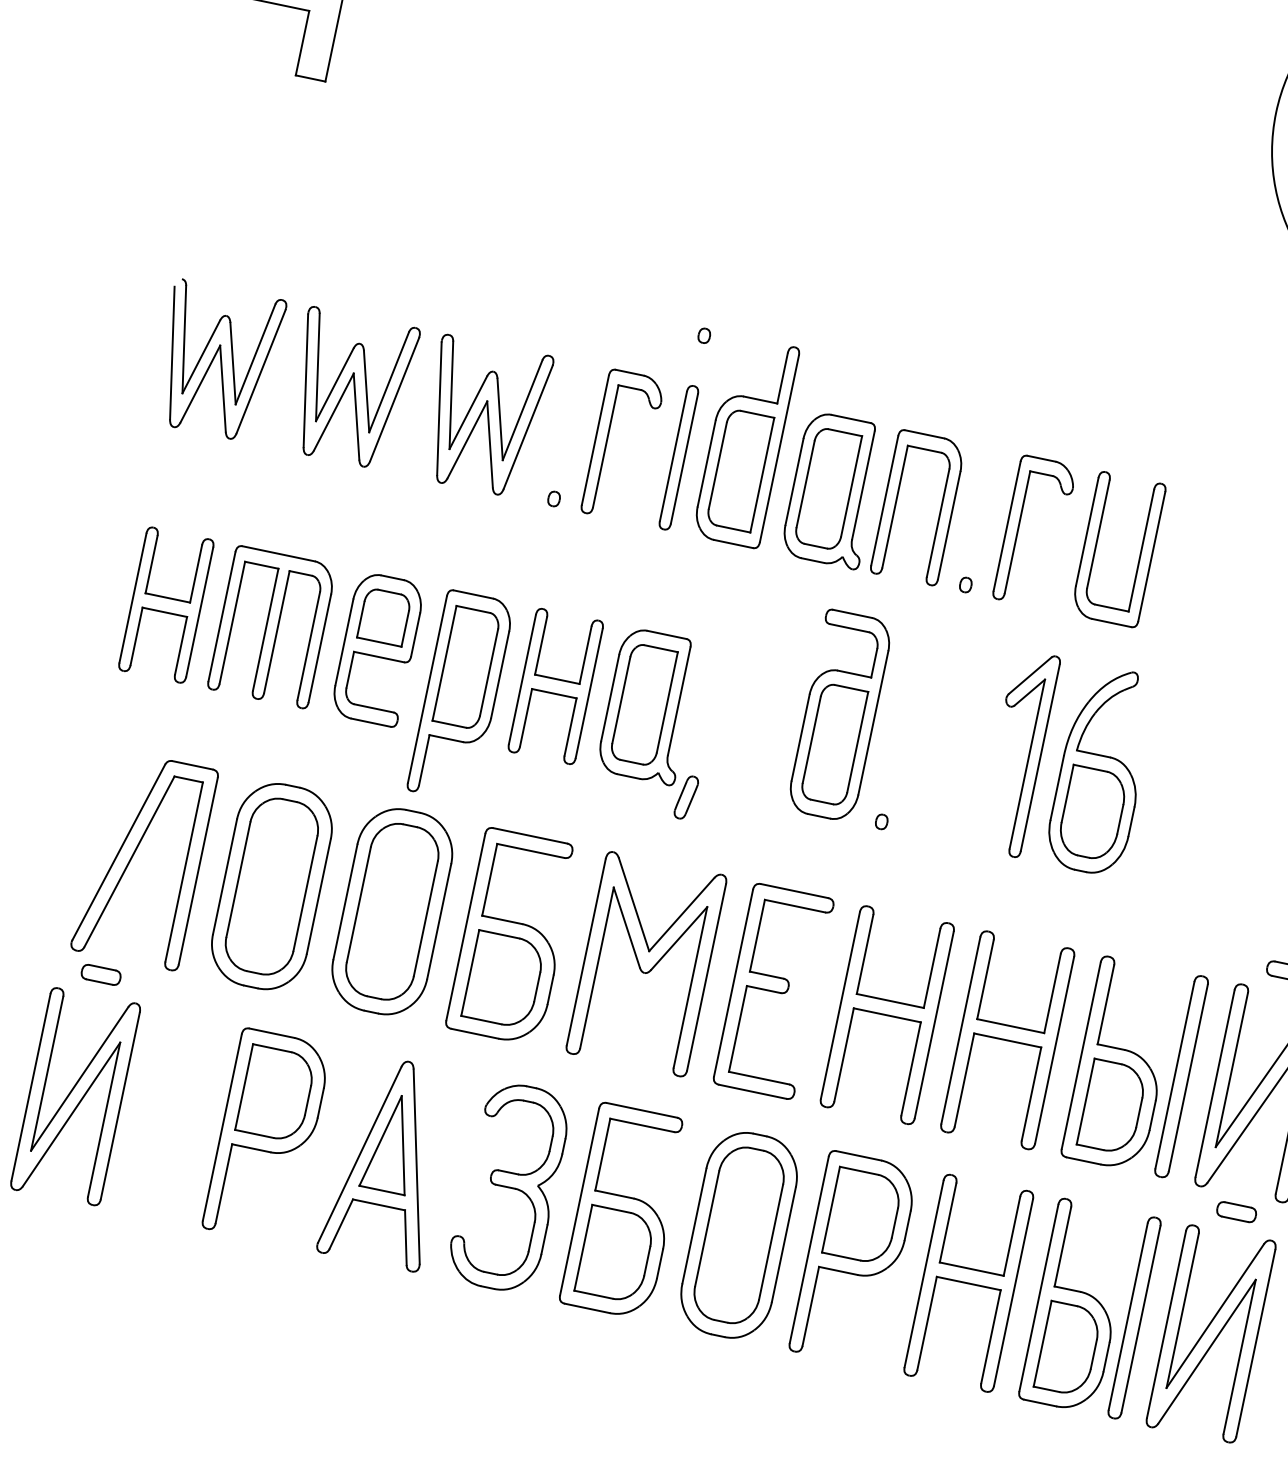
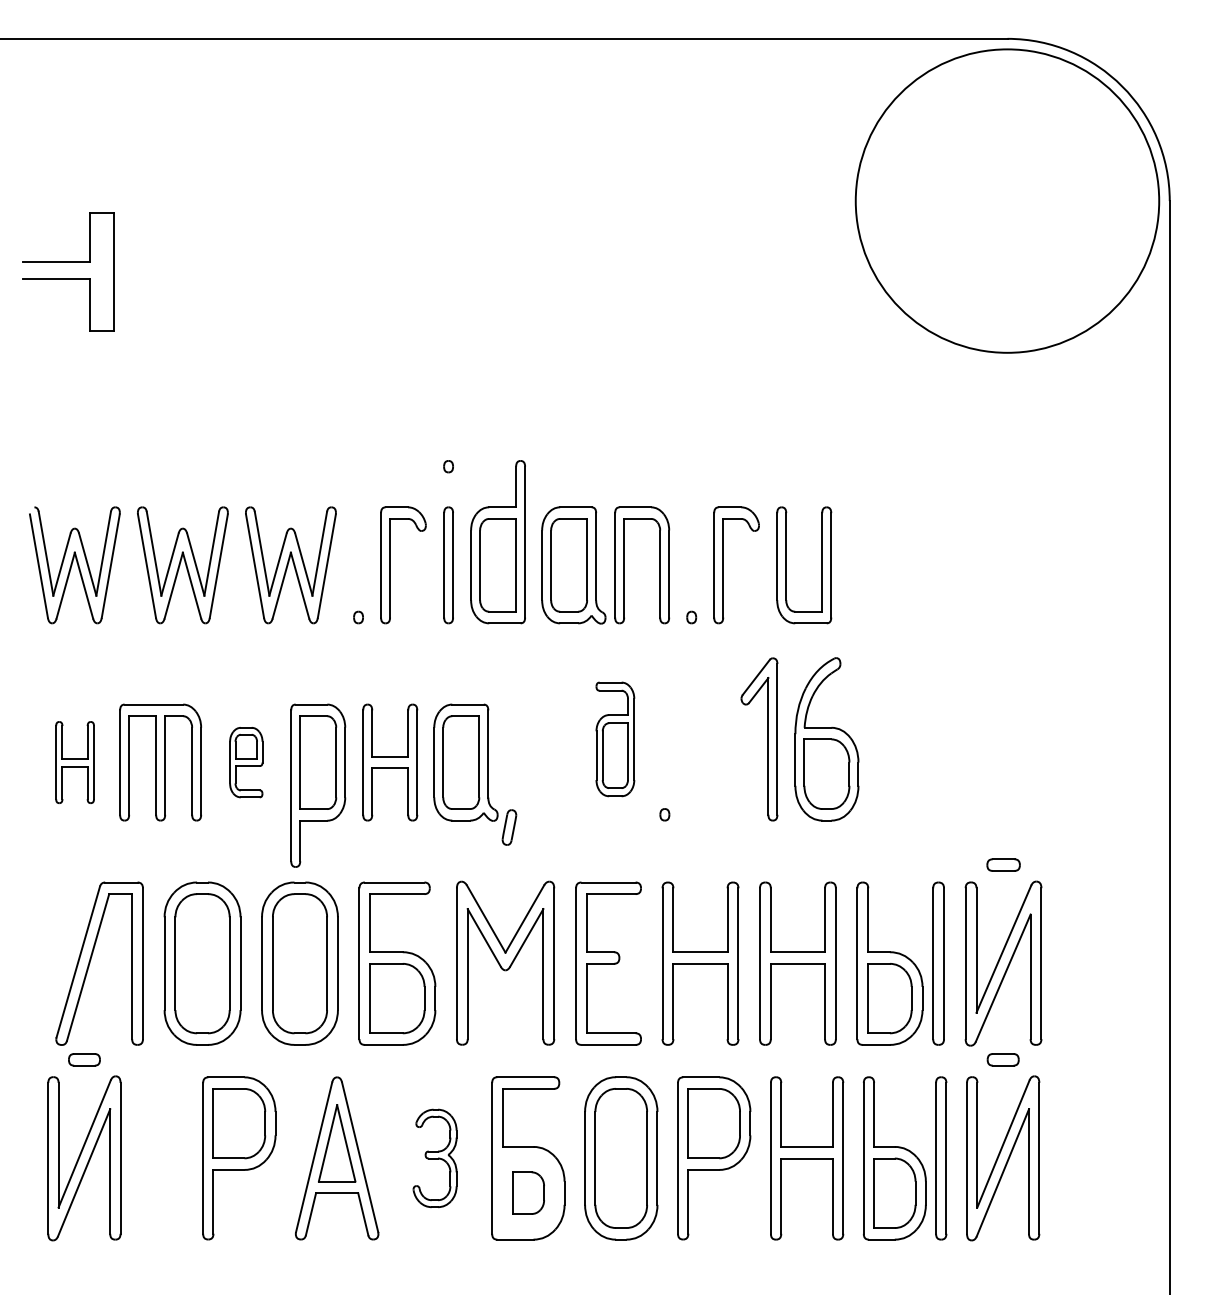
part: (165, 604) -> (74, 762), size x0.7
part: (378, 649) -> (246, 762), size x0.6
part: (840, 716) -> (615, 739), size x0.7
part: (508, 1187) -> (434, 1158), size x0.6
part: (615, 1253) -> (528, 1192), size x0.6

